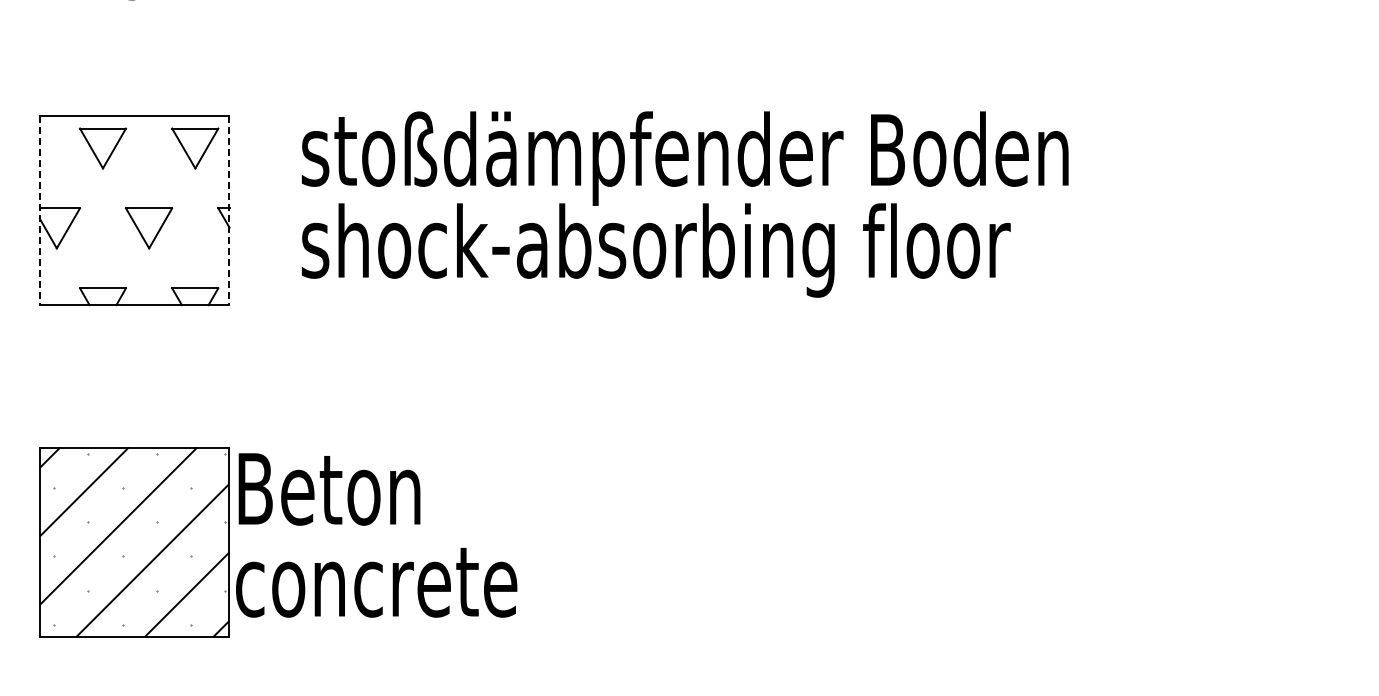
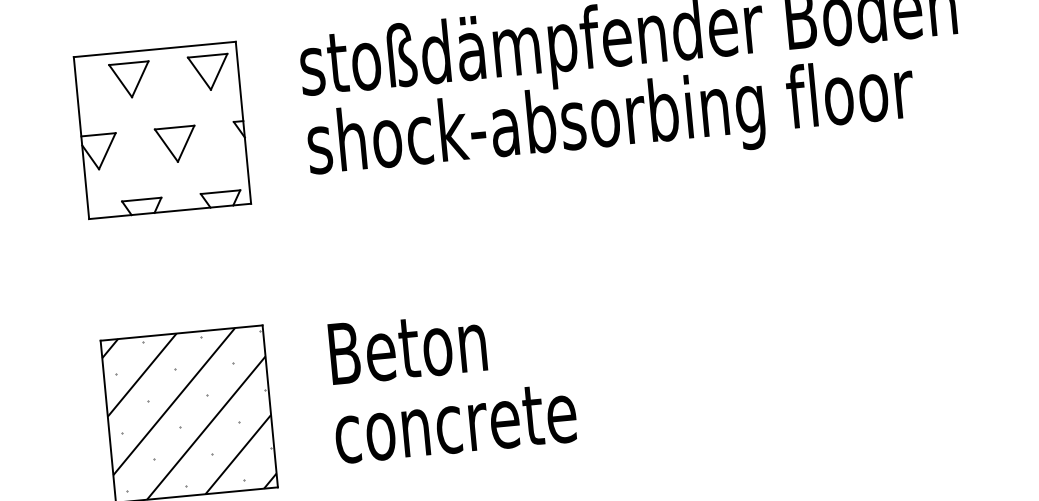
line: (39, 210) -> (81, 138), dashed -> solid
line: (229, 210) -> (243, 122), dashed -> solid
text: (376, 535) -> (451, 383), moved

